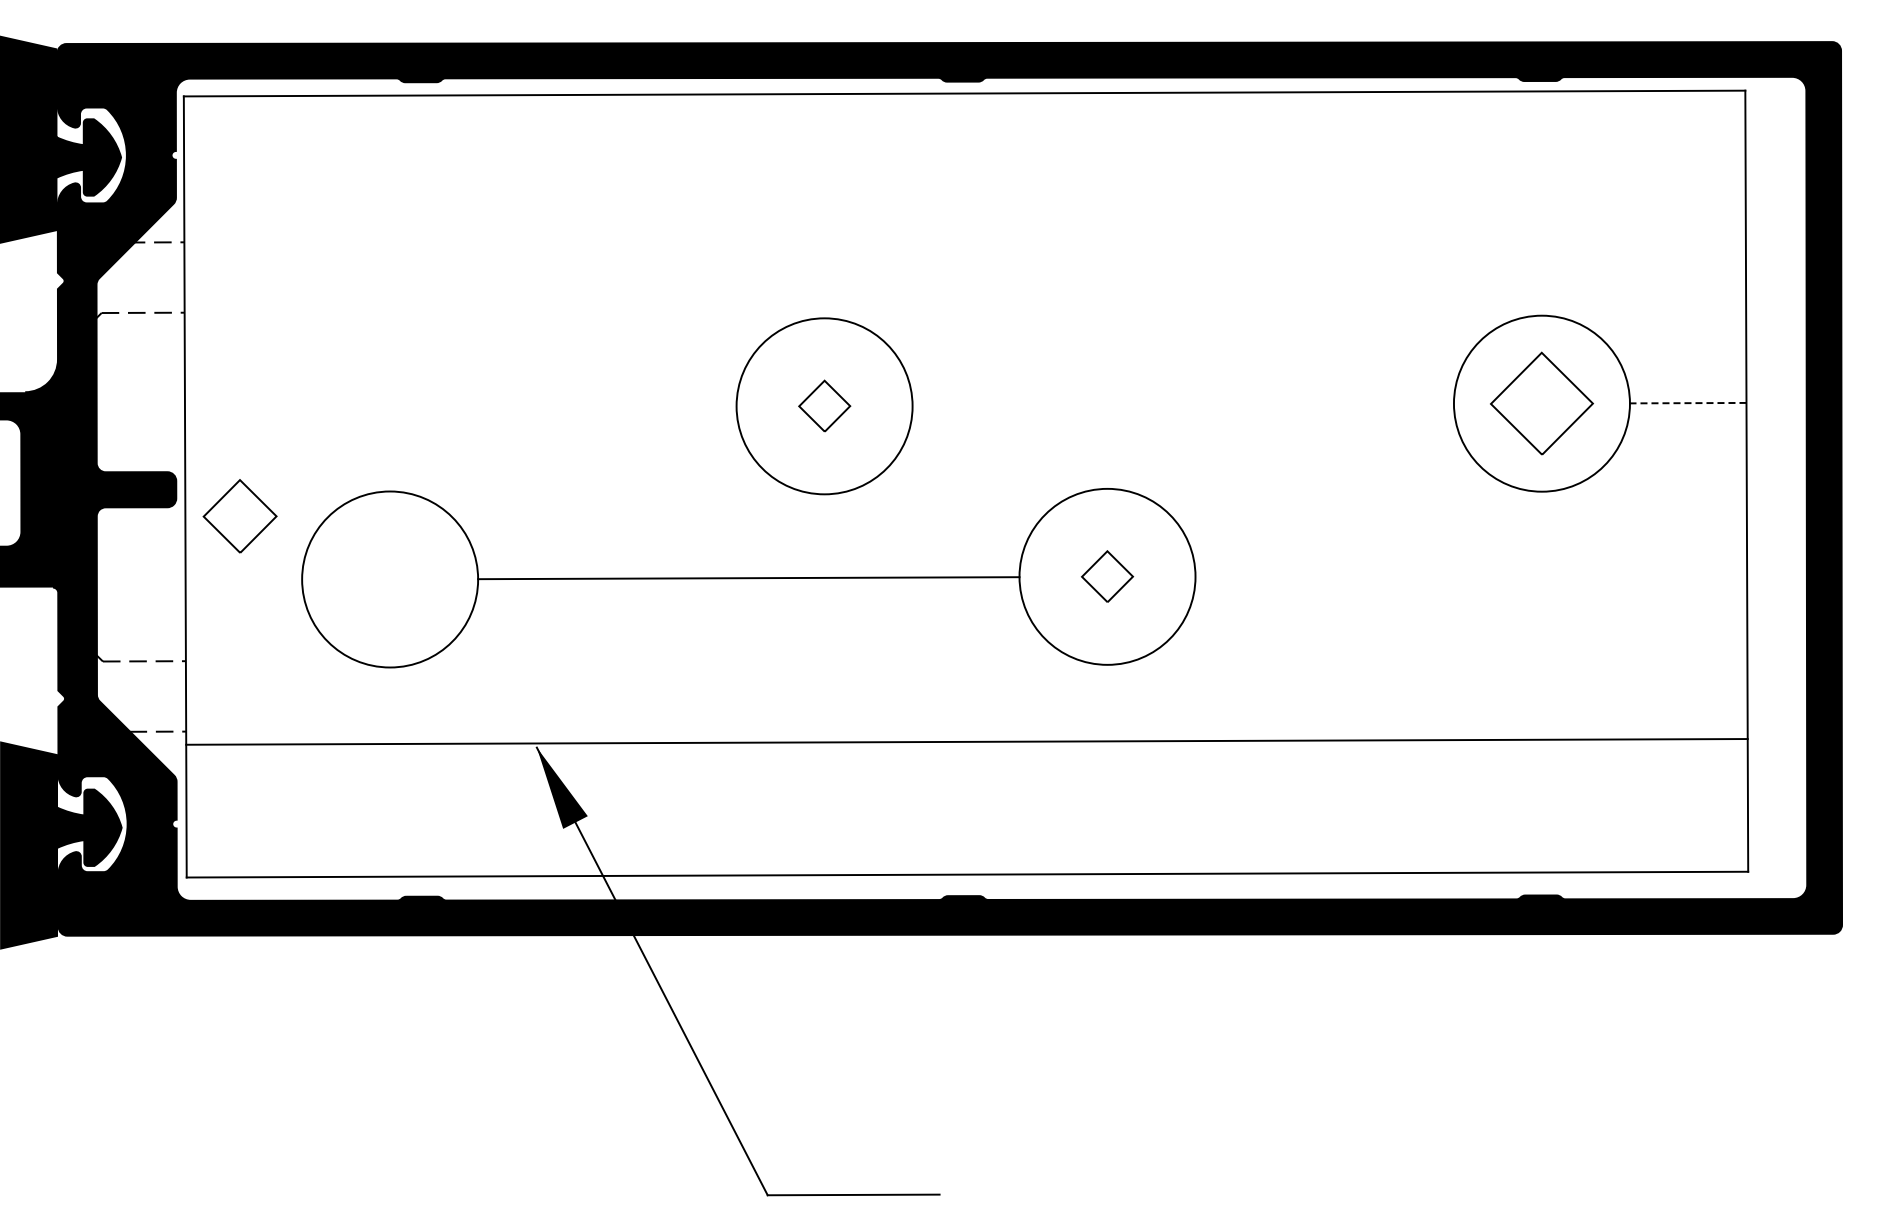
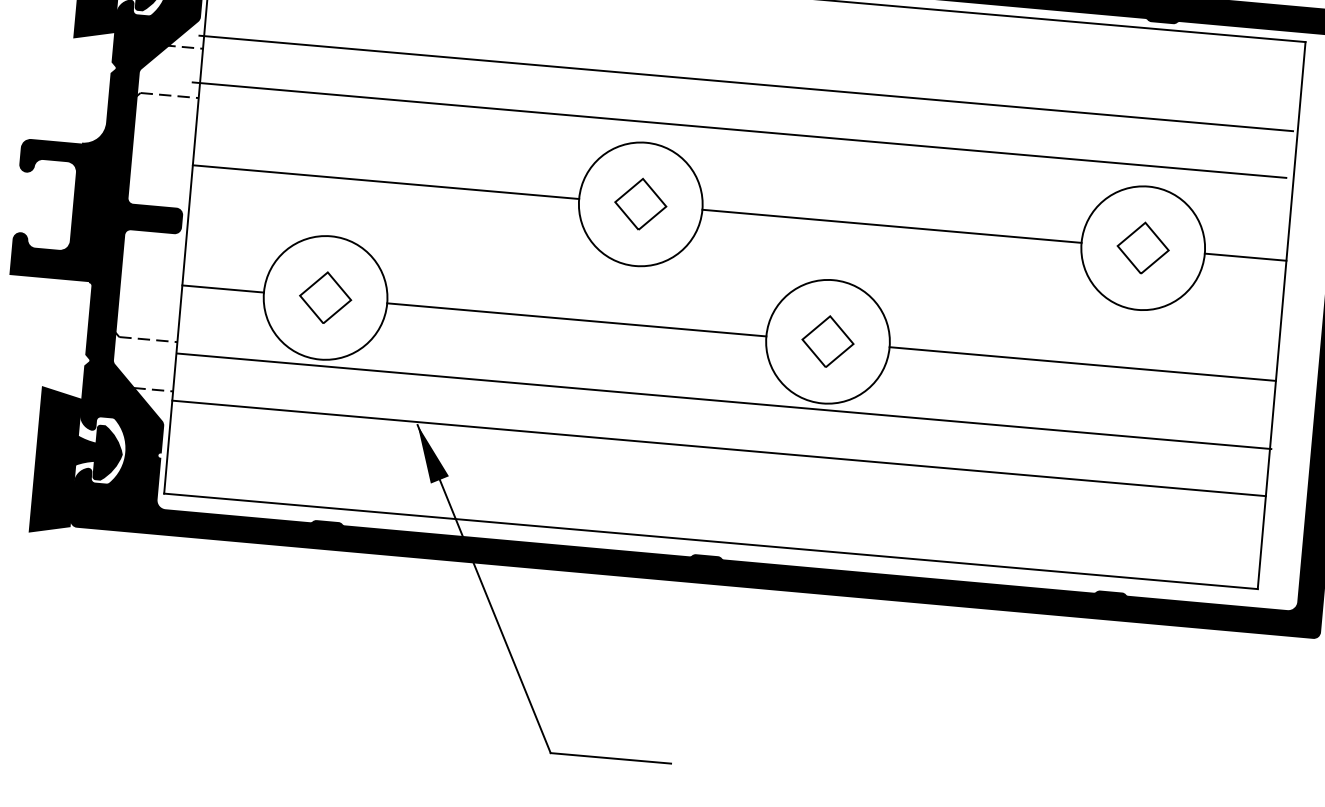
line: (958, 221) -> (746, 83), added
line: (954, 288) -> (739, 130), added
part: (1541, 403) -> (1142, 248), size x0.71
line: (1687, 403) -> (1245, 257), dashed -> solid
part: (824, 405) -> (640, 203), size x1.43
line: (1182, 405) -> (891, 226), added
line: (460, 407) -> (385, 182), added
part: (239, 516) -> (325, 297), moved
line: (1471, 575) -> (1082, 364), added
part: (1107, 576) -> (828, 341), size x1.43
line: (243, 579) -> (222, 288), added
line: (968, 674) -> (724, 401), added

